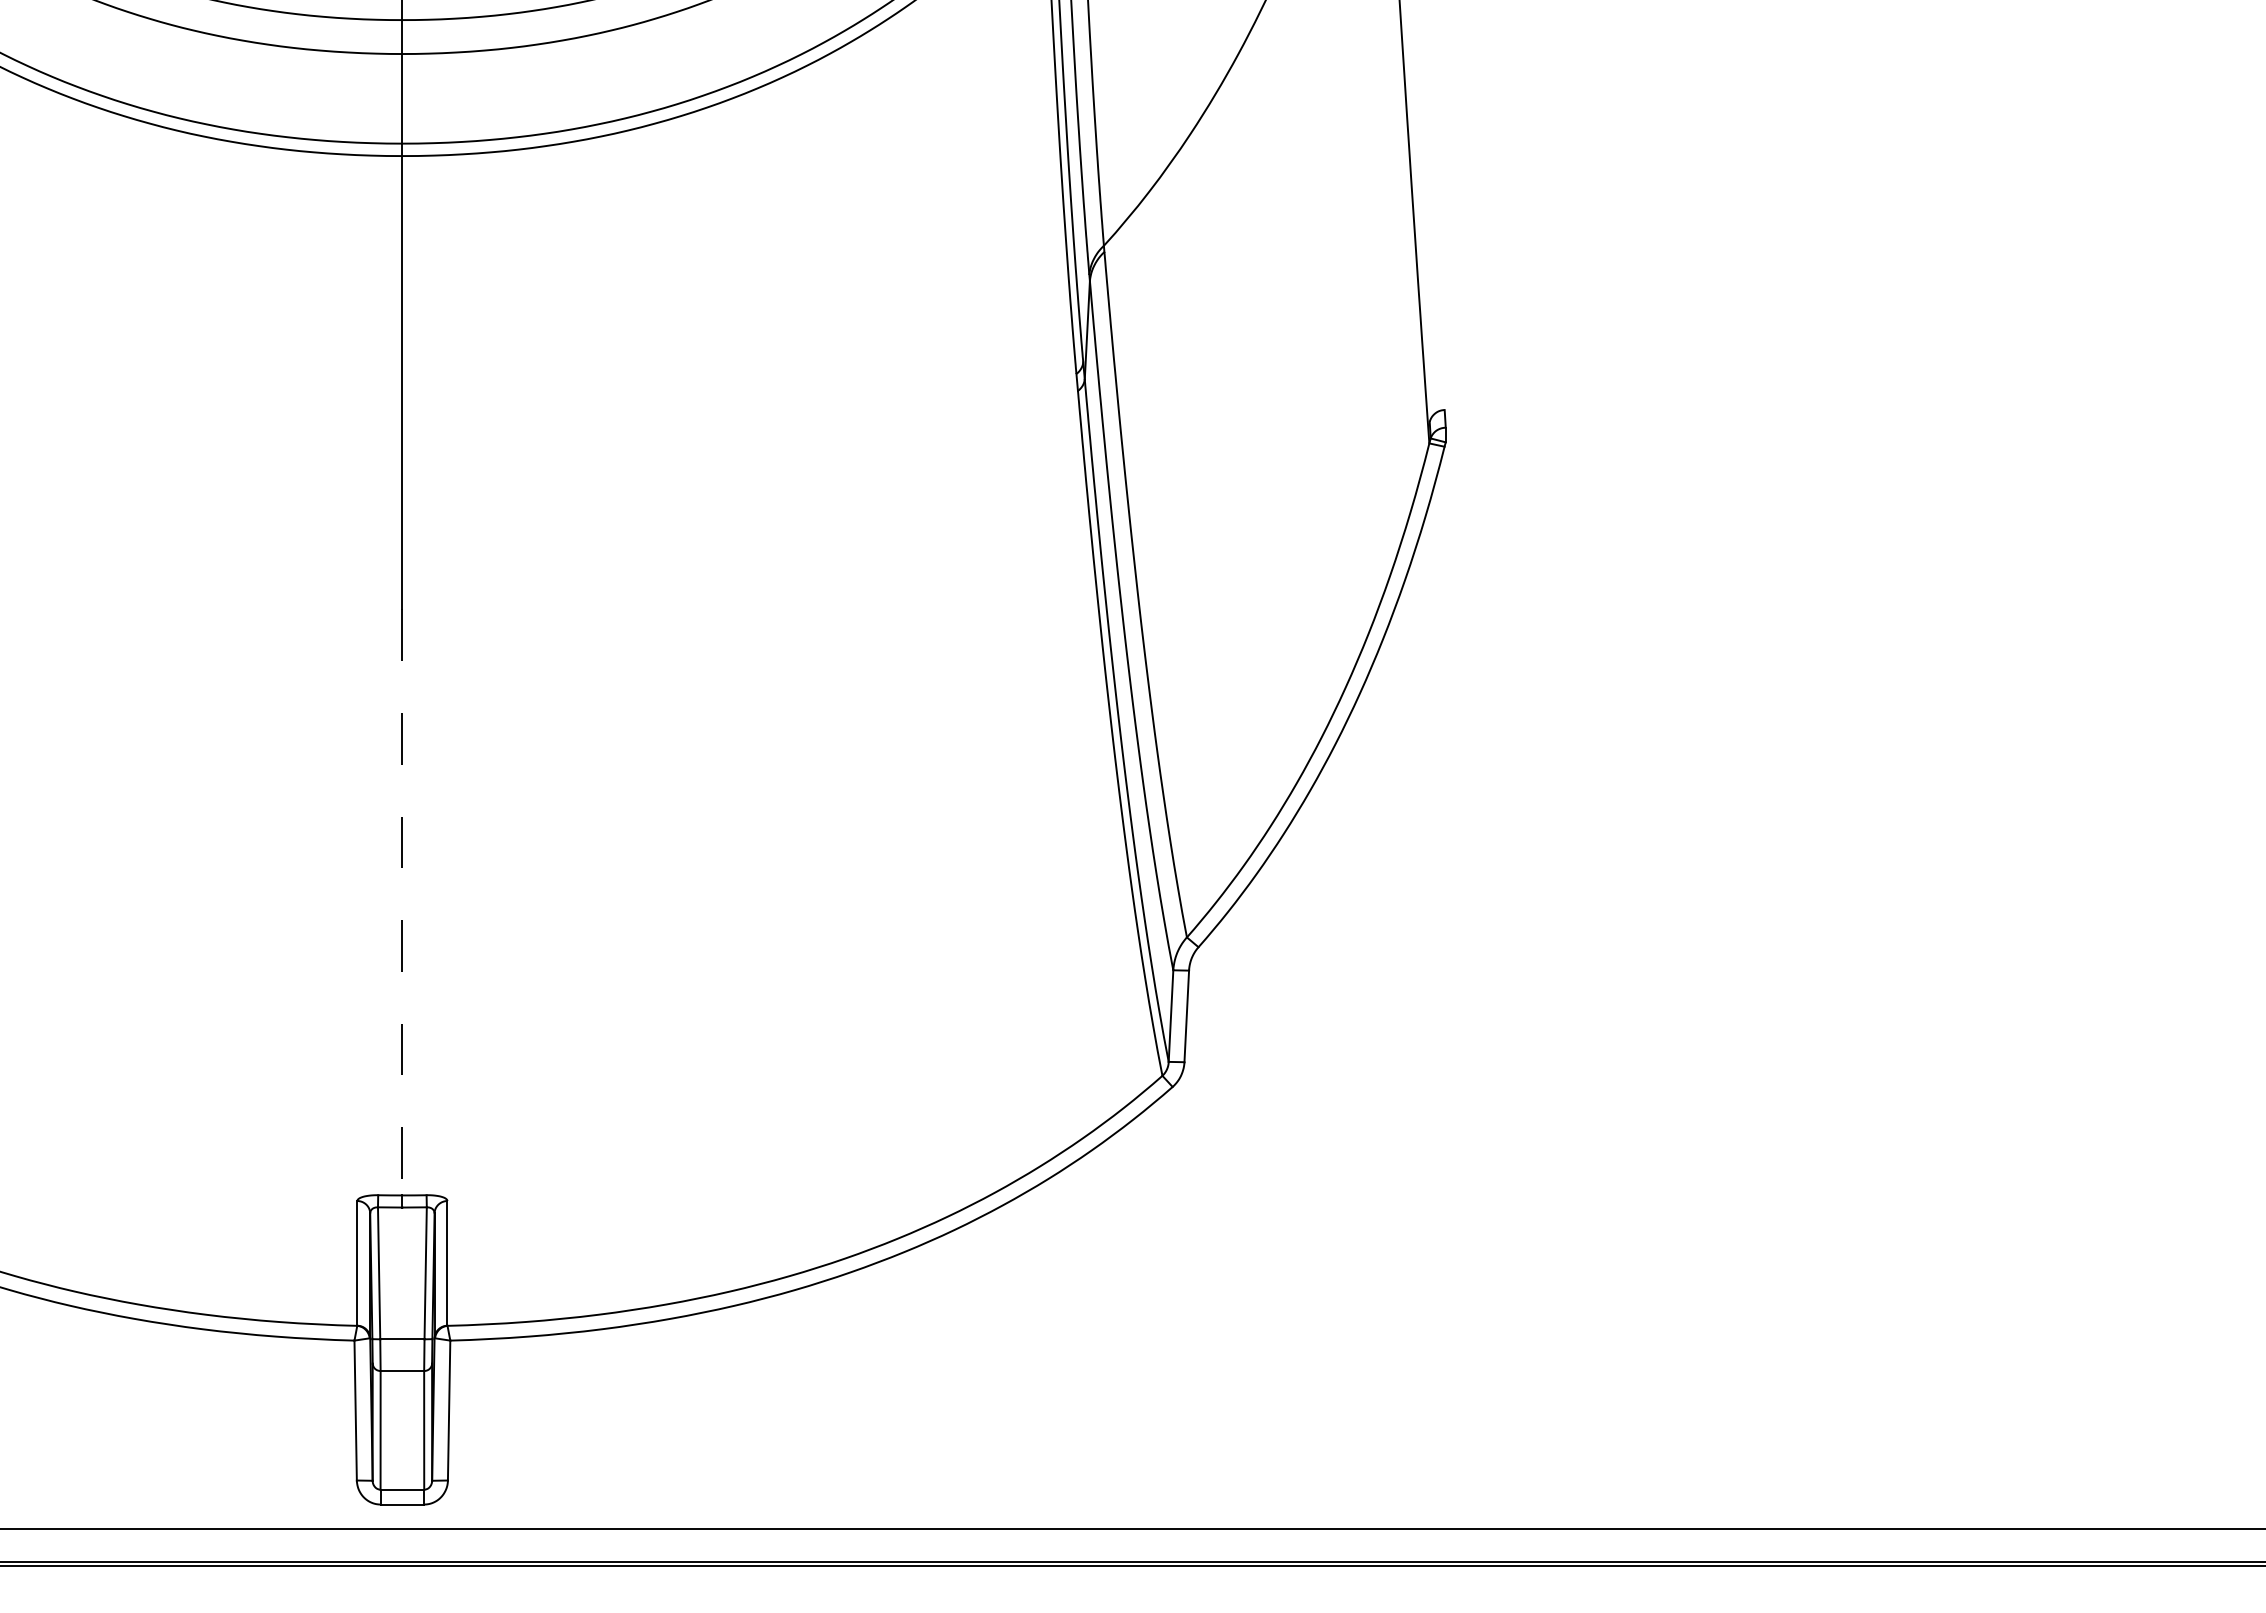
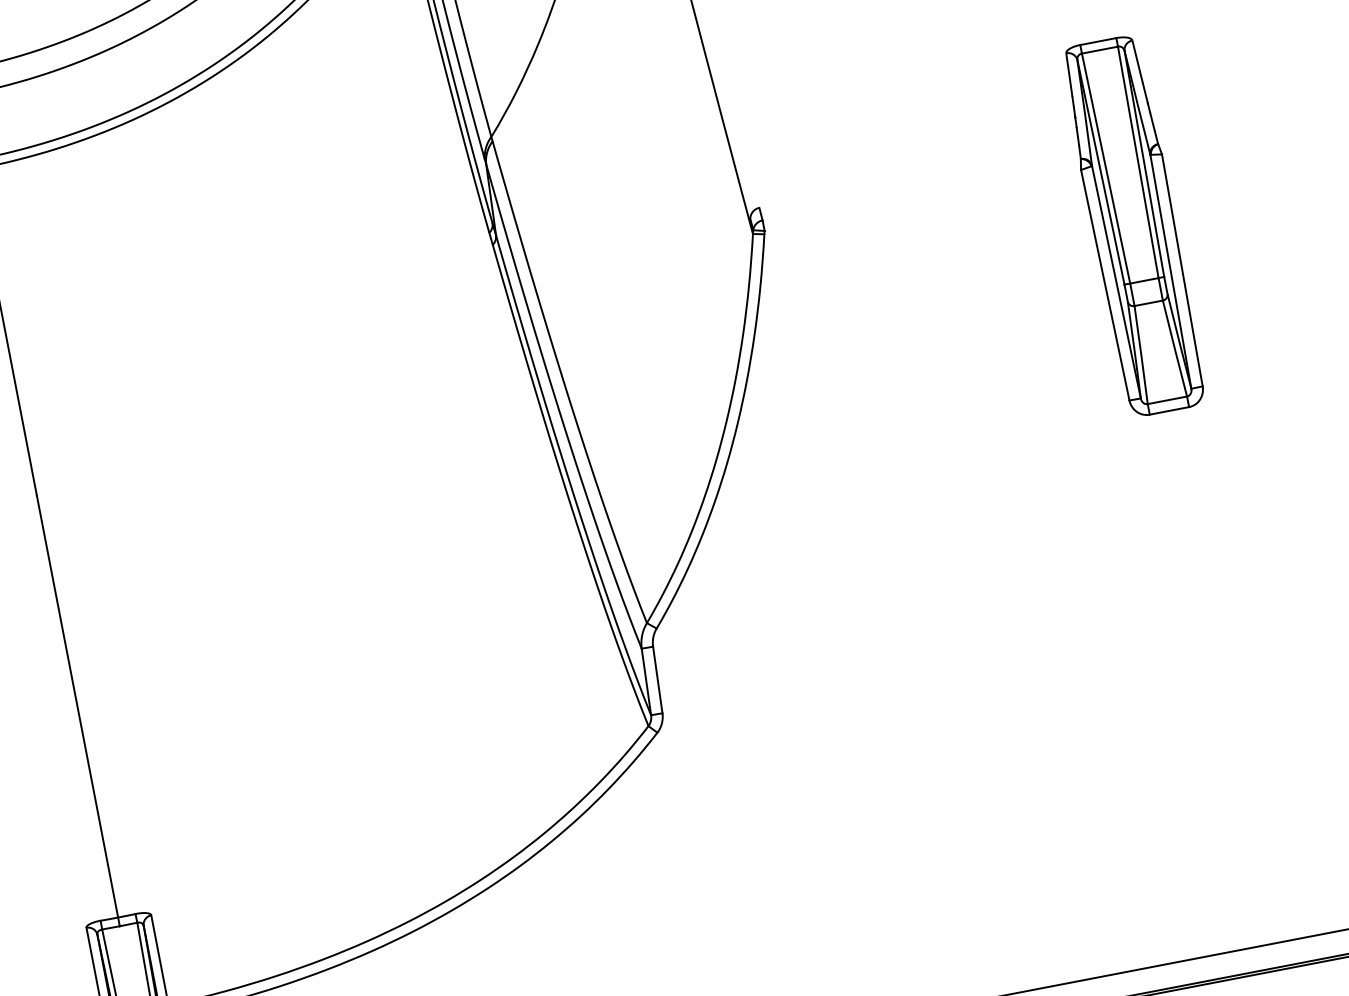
part: (1941, 530) -> (1133, 225), added
line: (402, 902) -> (77, 706), dashed -> solid

